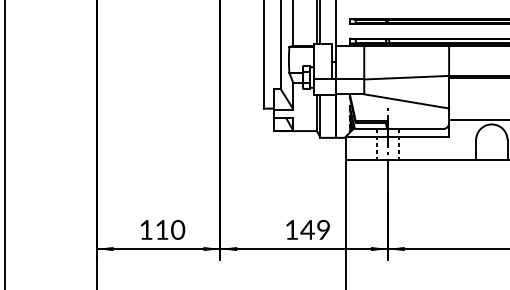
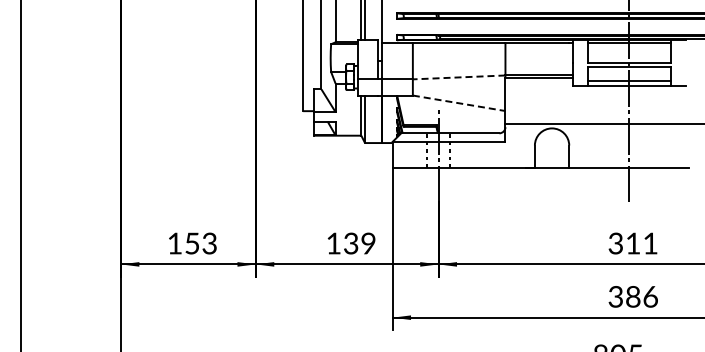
line: (406, 77) -> (458, 77), solid -> dashed
line: (406, 101) -> (459, 103), solid -> dashed
text: (170, 229) -> (201, 243), 110 -> 153
text: (307, 229) -> (350, 243), 149 -> 139

